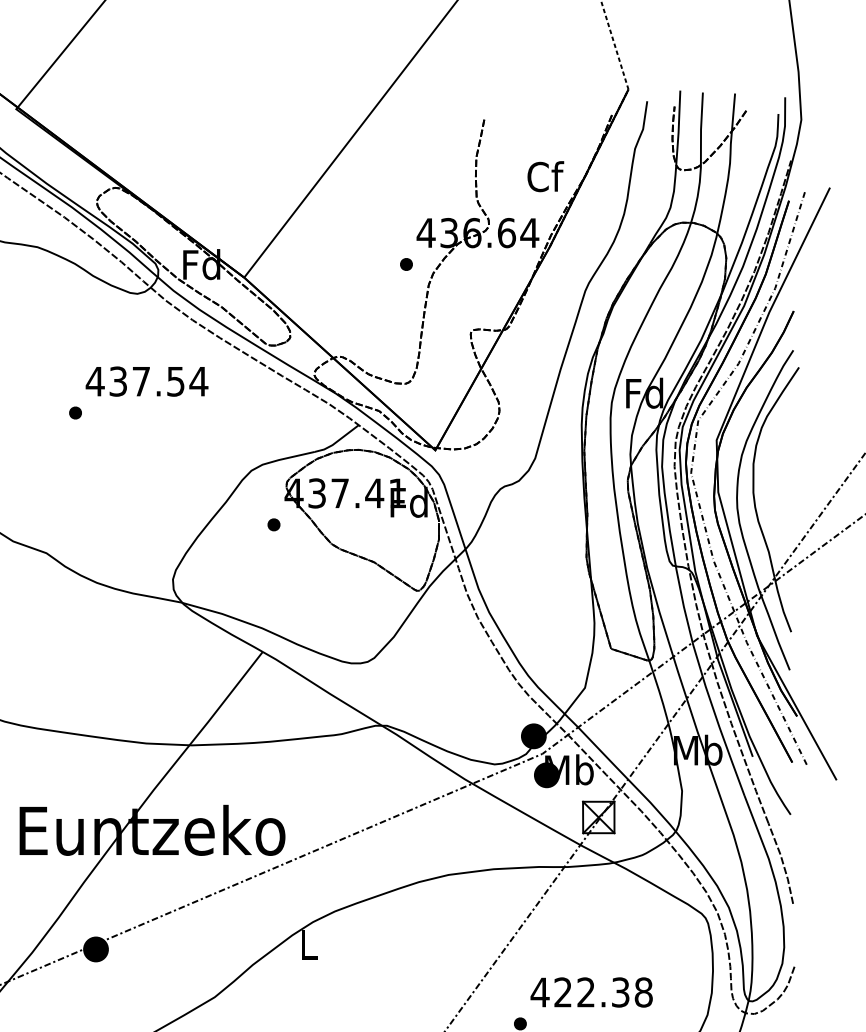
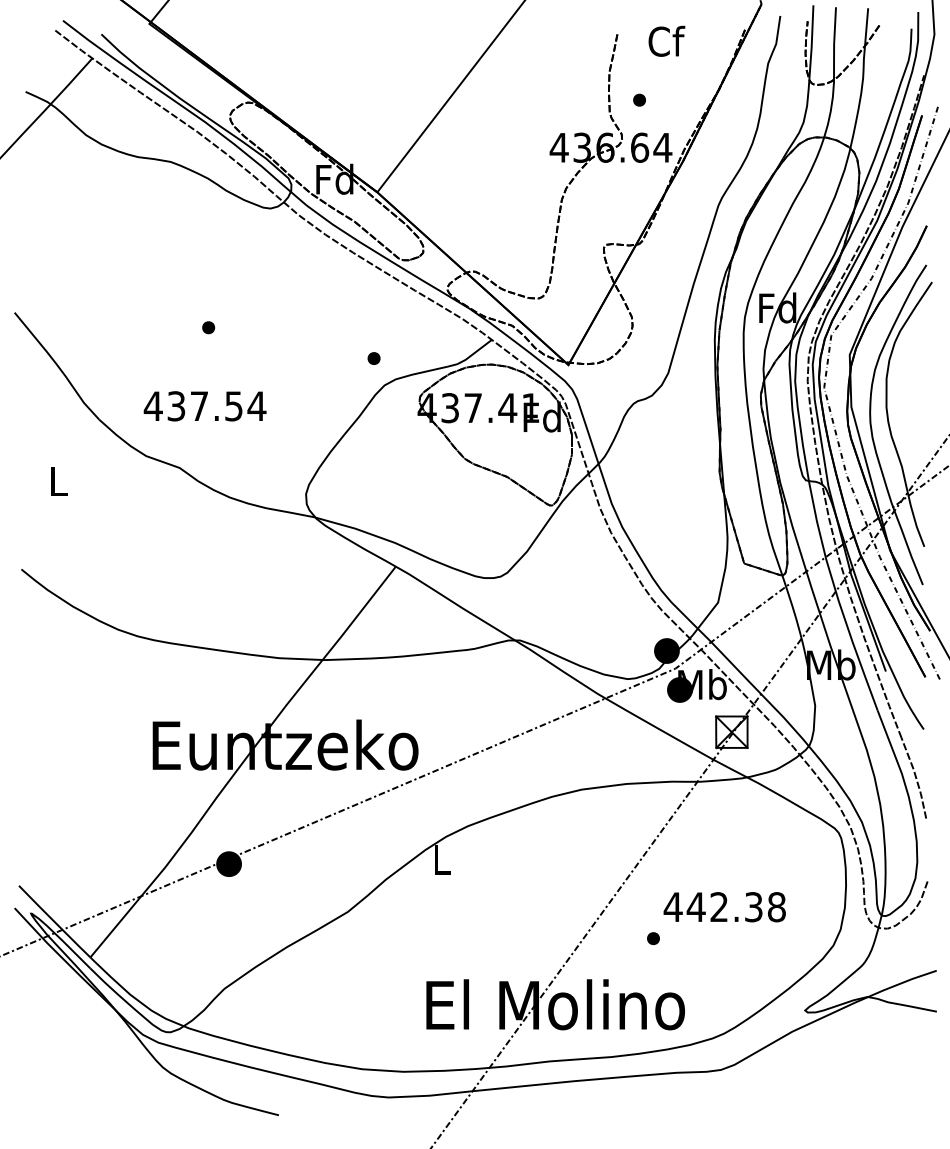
text: (545, 175) -> (666, 40), moved
part: (406, 263) -> (639, 99), moved
text: (146, 381) -> (204, 406), moved
part: (273, 524) -> (373, 358), moved
text: (562, 991) -> (695, 906), 422.38 -> 442.38

